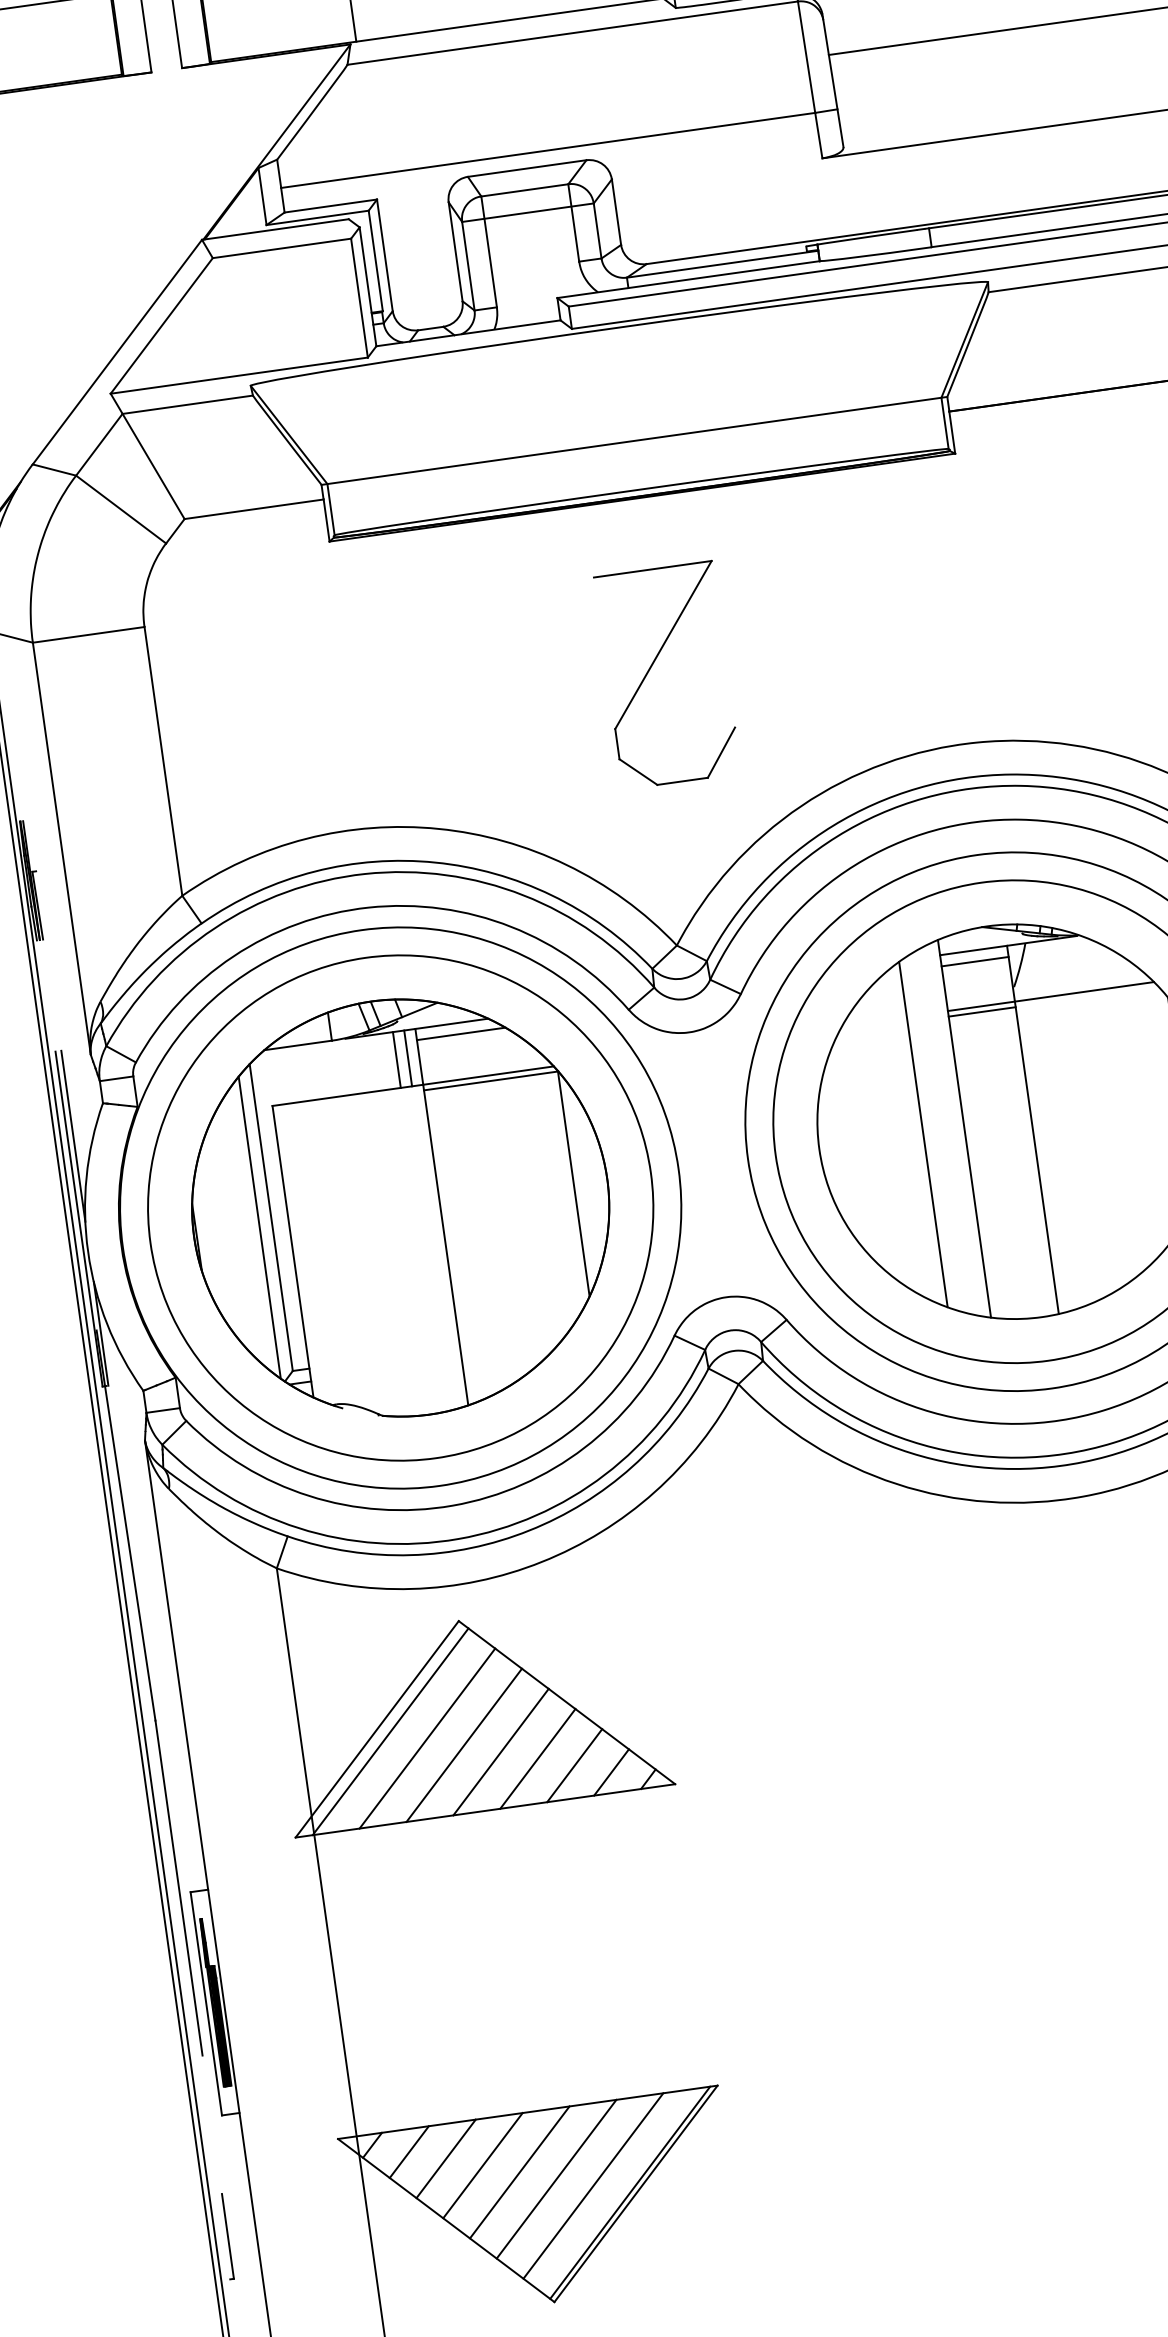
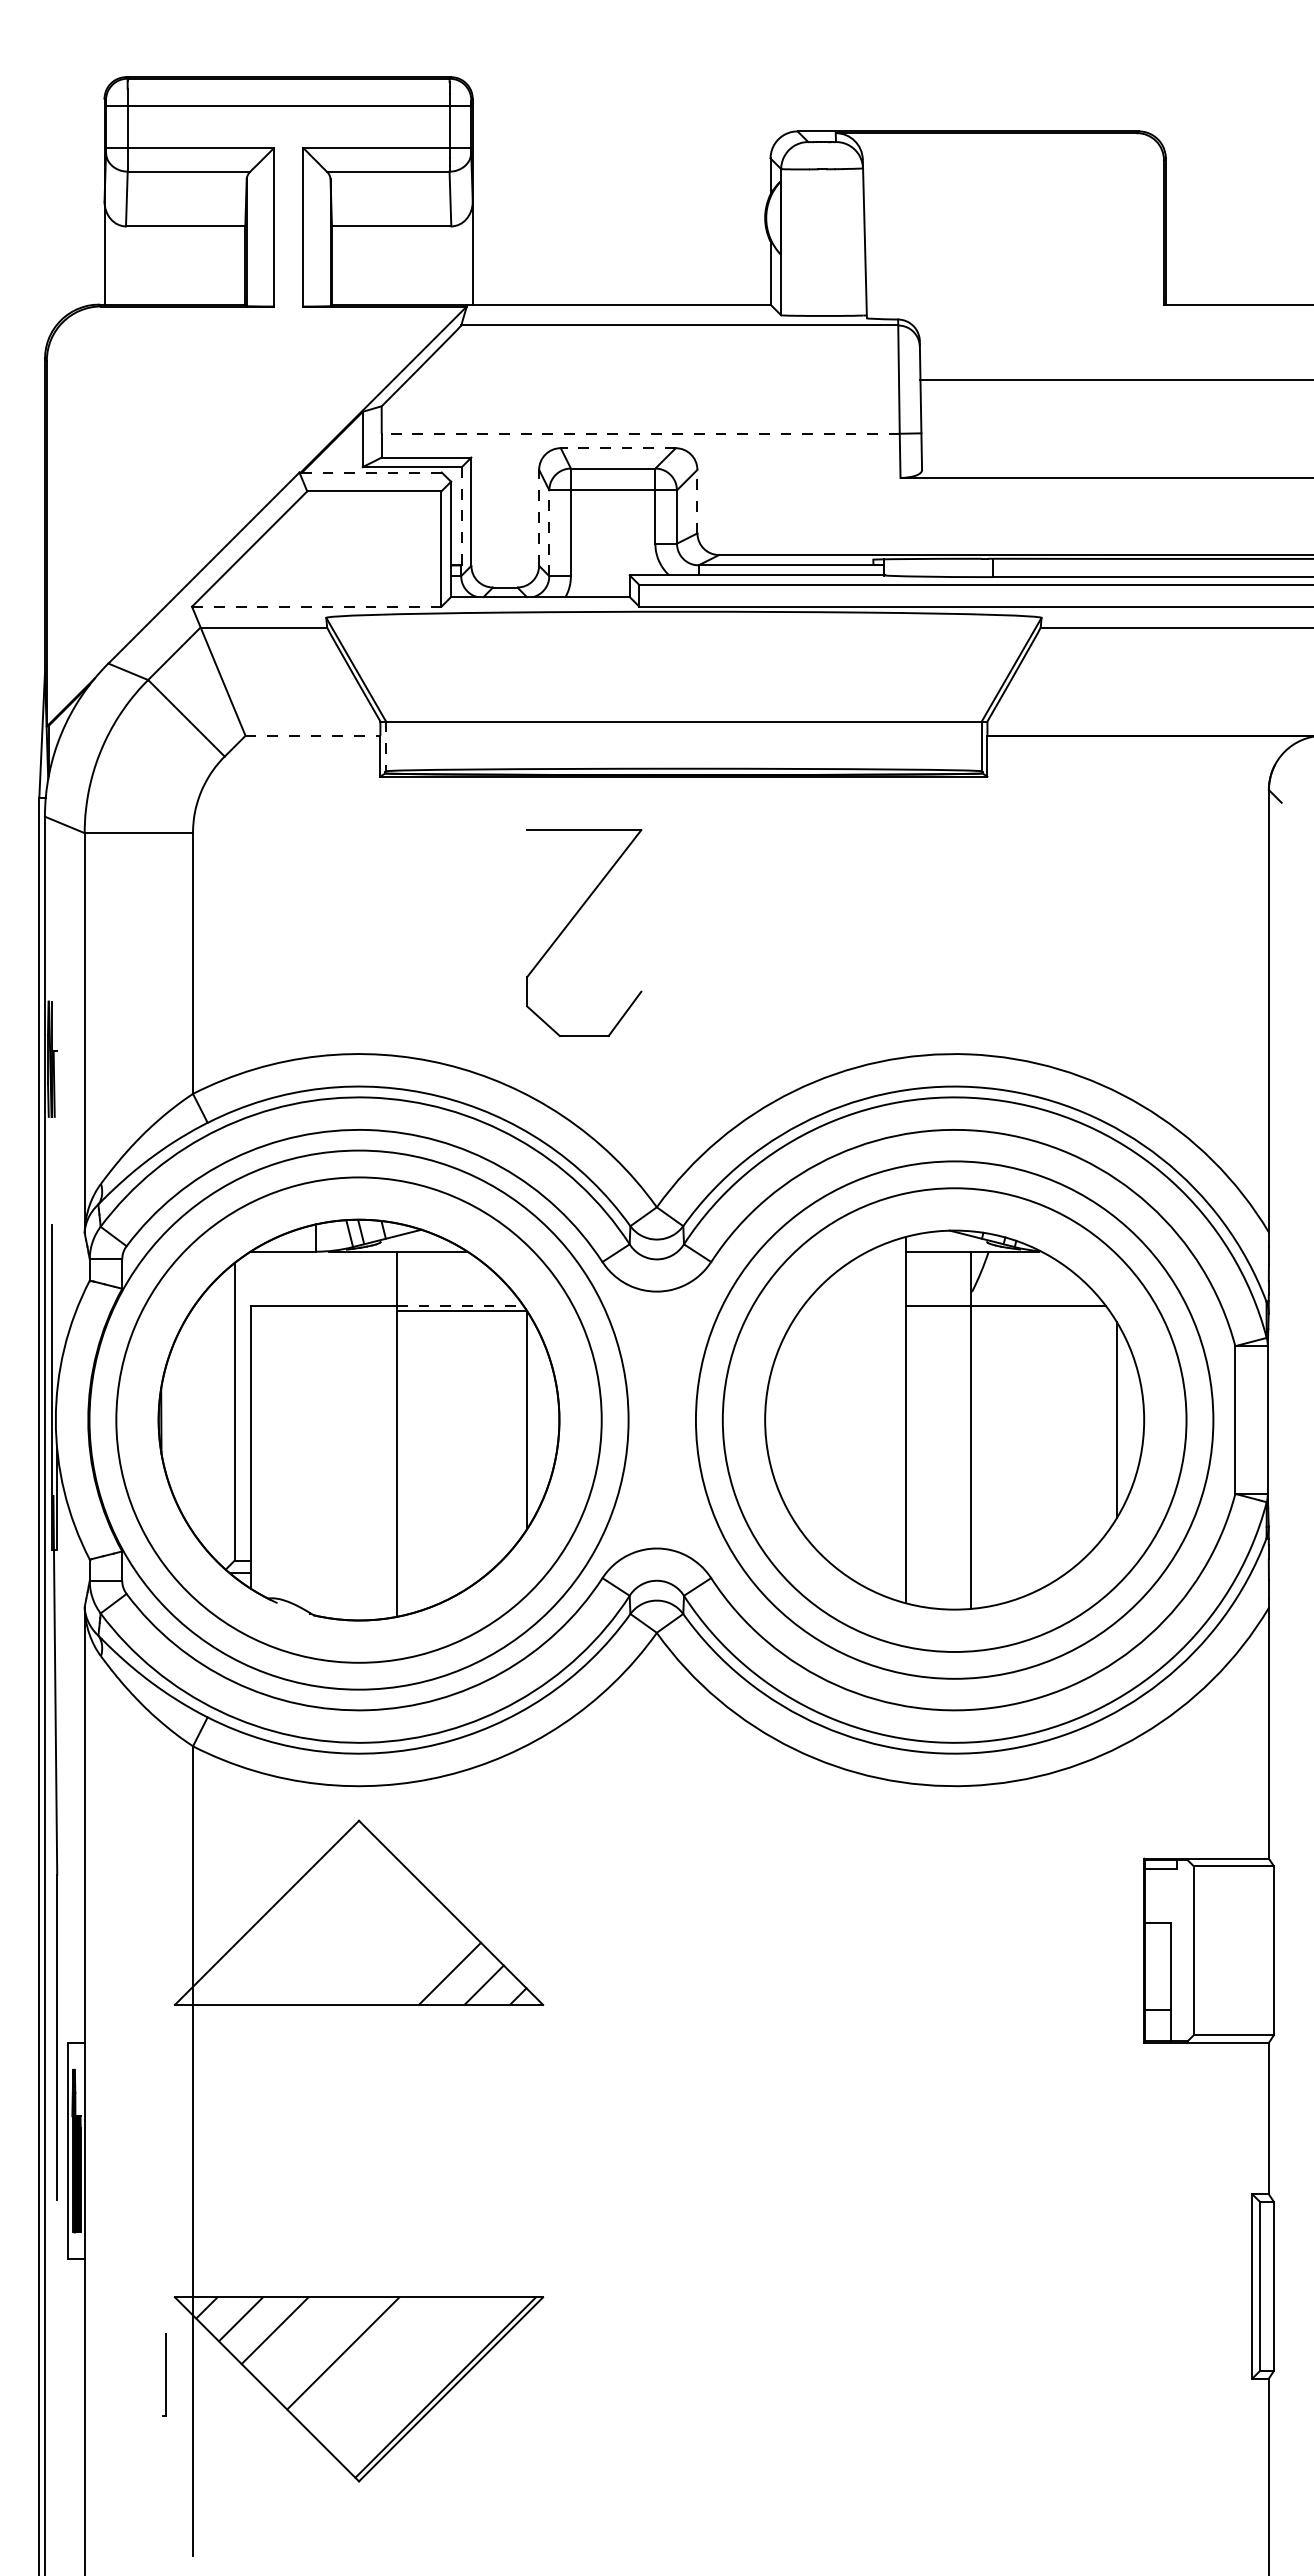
line: (547, 150) -> (640, 433), solid -> dashed
line: (527, 168) -> (618, 448), solid -> dashed
line: (616, 212) -> (697, 501), solid -> dashed
line: (275, 229) -> (370, 472), solid -> dashed
line: (455, 251) -> (539, 517), solid -> dashed
line: (375, 260) -> (461, 515), solid -> dashed
line: (468, 266) -> (549, 533), solid -> dashed
line: (238, 375) -> (316, 606), solid -> dashed
line: (254, 508) -> (313, 735), solid -> dashed
line: (331, 509) -> (386, 746), solid -> dashed
part: (652, 667) -> (570, 923), moved
line: (974, 961) -> (937, 1262), removed
line: (981, 1012) -> (937, 1311), removed
line: (460, 1033) -> (439, 1262), removed
line: (408, 1058) -> (386, 1278), removed
line: (397, 1059) -> (375, 1278), removed
line: (488, 1075) -> (460, 1305), solid -> dashed
line: (923, 1133) -> (866, 1419), removed
line: (73, 1135) -> (57, 1307), removed
line: (259, 1227) -> (222, 1419), removed
line: (390, 1731) -> (279, 1916), removed
line: (427, 1737) -> (313, 1927), removed
line: (464, 1745) -> (347, 1939), removed
line: (500, 1751) -> (381, 1950), removed
line: (537, 1758) -> (415, 1962), removed
line: (483, 2165) -> (309, 2341), removed
line: (556, 2178) -> (377, 2364), removed
line: (593, 2185) -> (411, 2375), removed
part: (226, 2235) -> (164, 2374), moved

